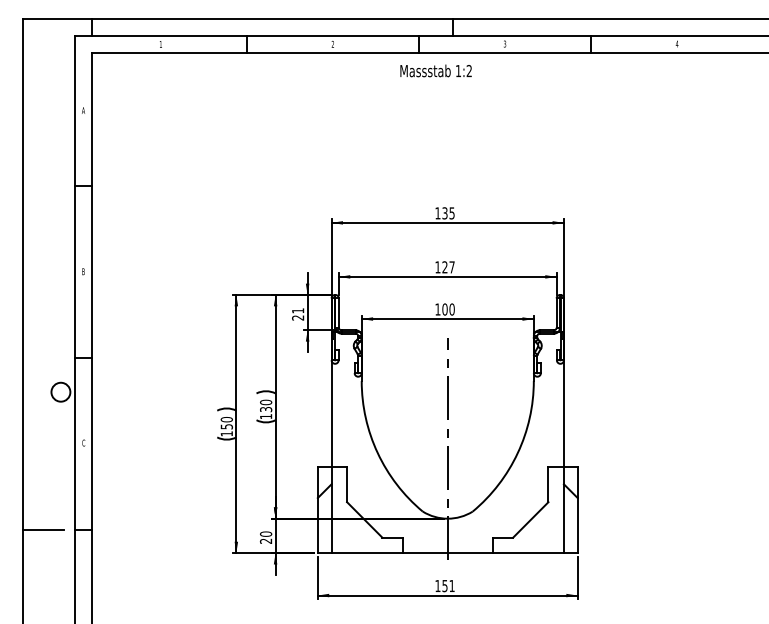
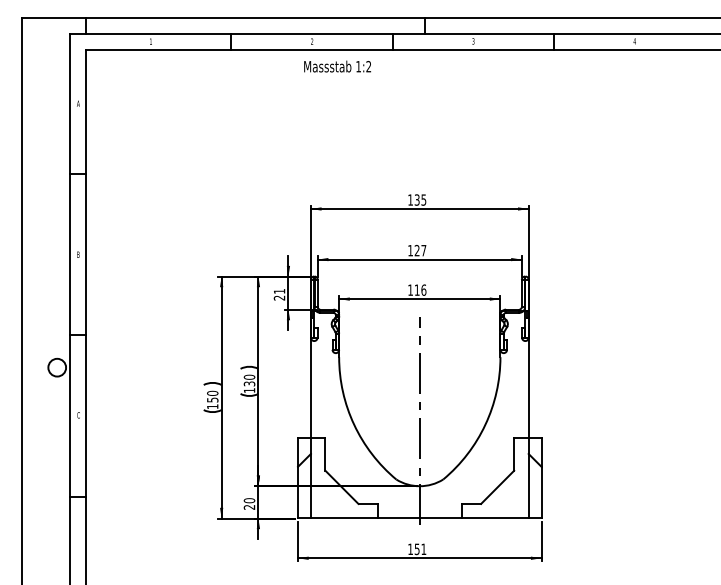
text: (435, 70) -> (337, 66), moved
text: (448, 309) -> (420, 290), 100 -> 116
line: (43, 529) -> (40, 496), removed

